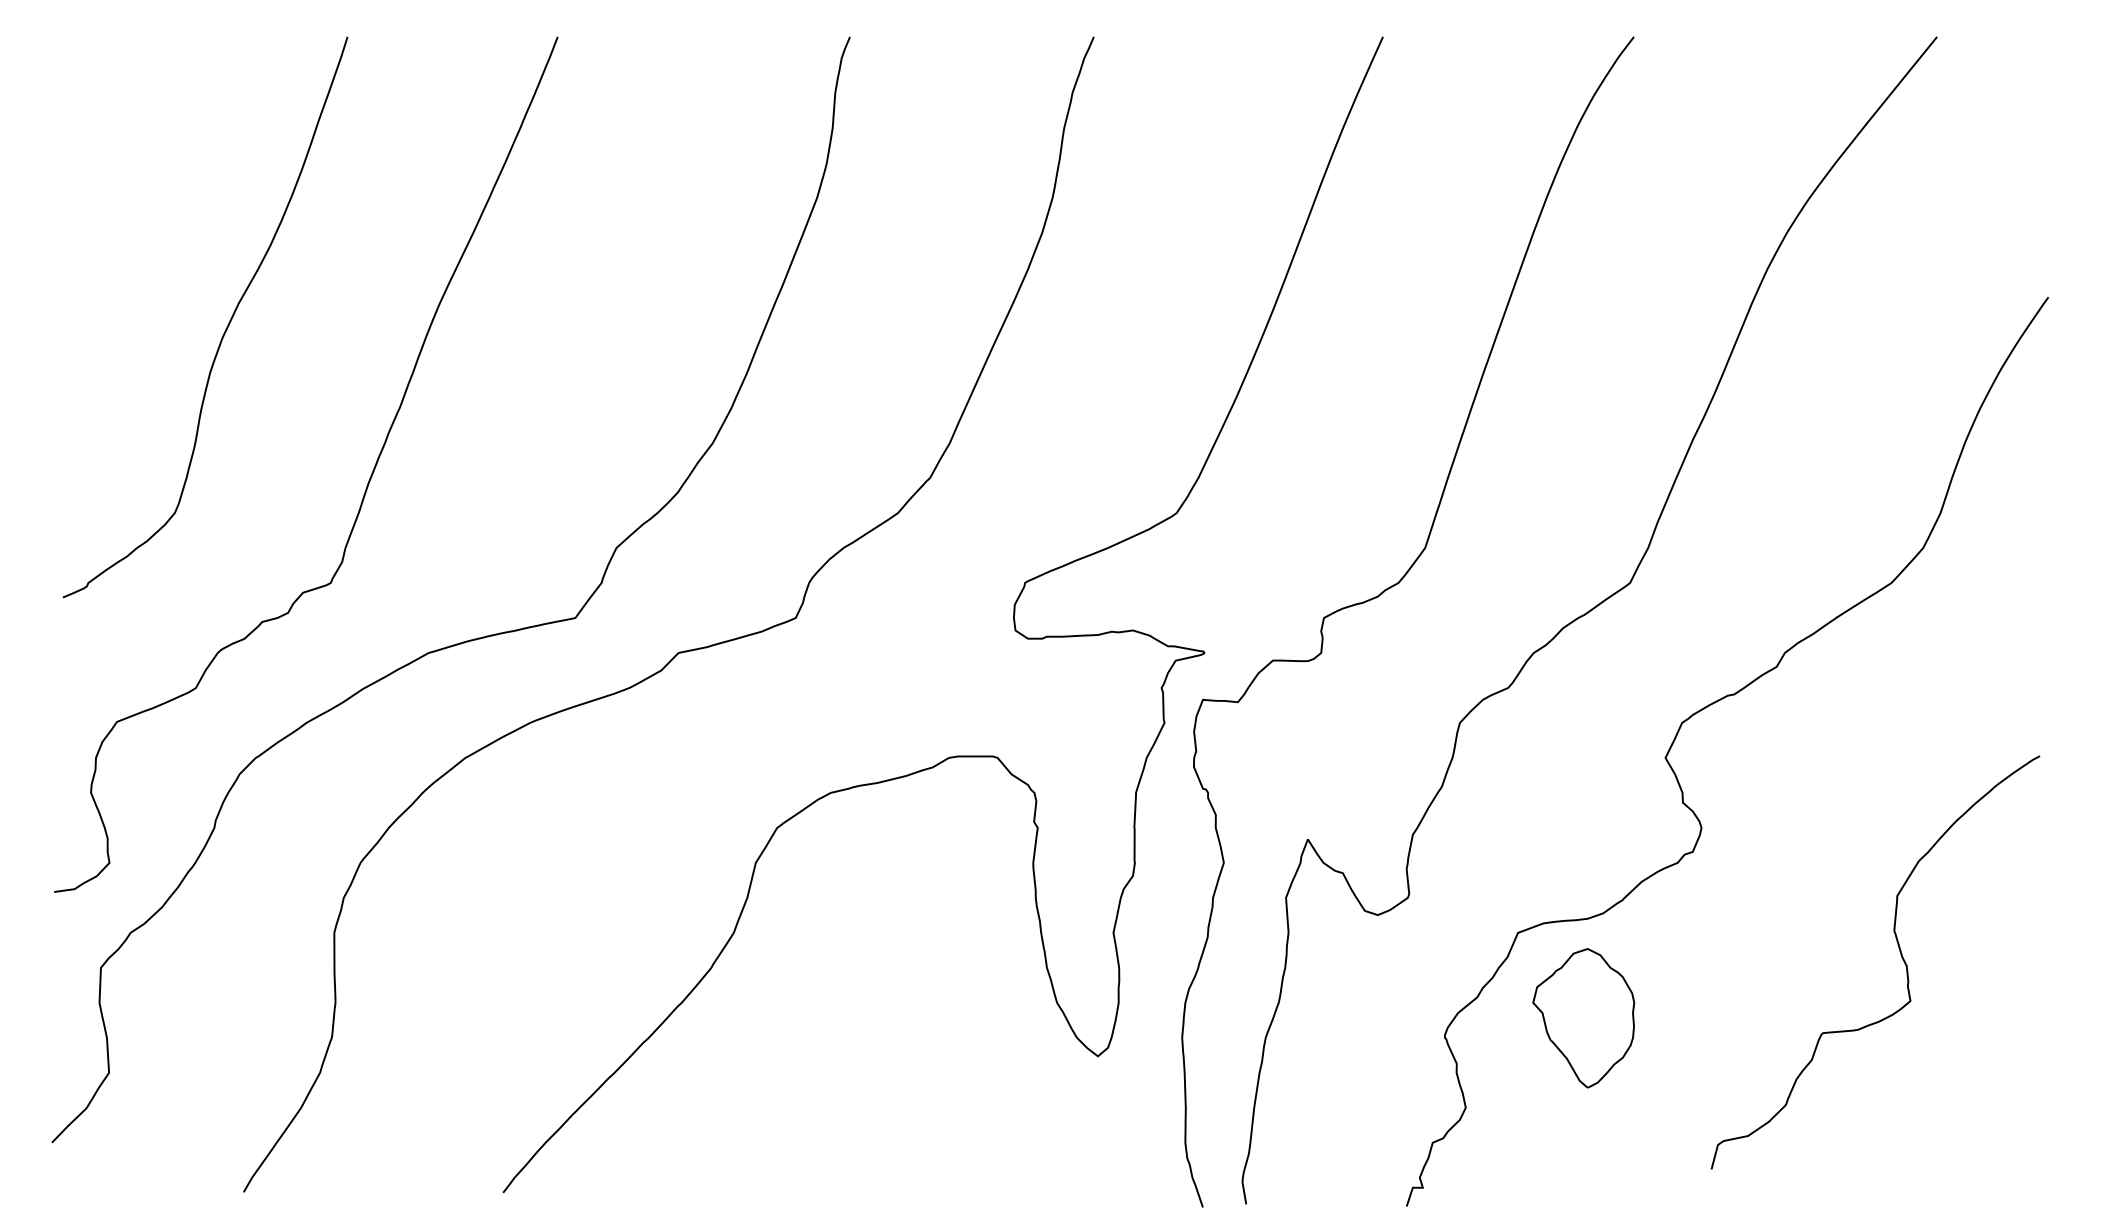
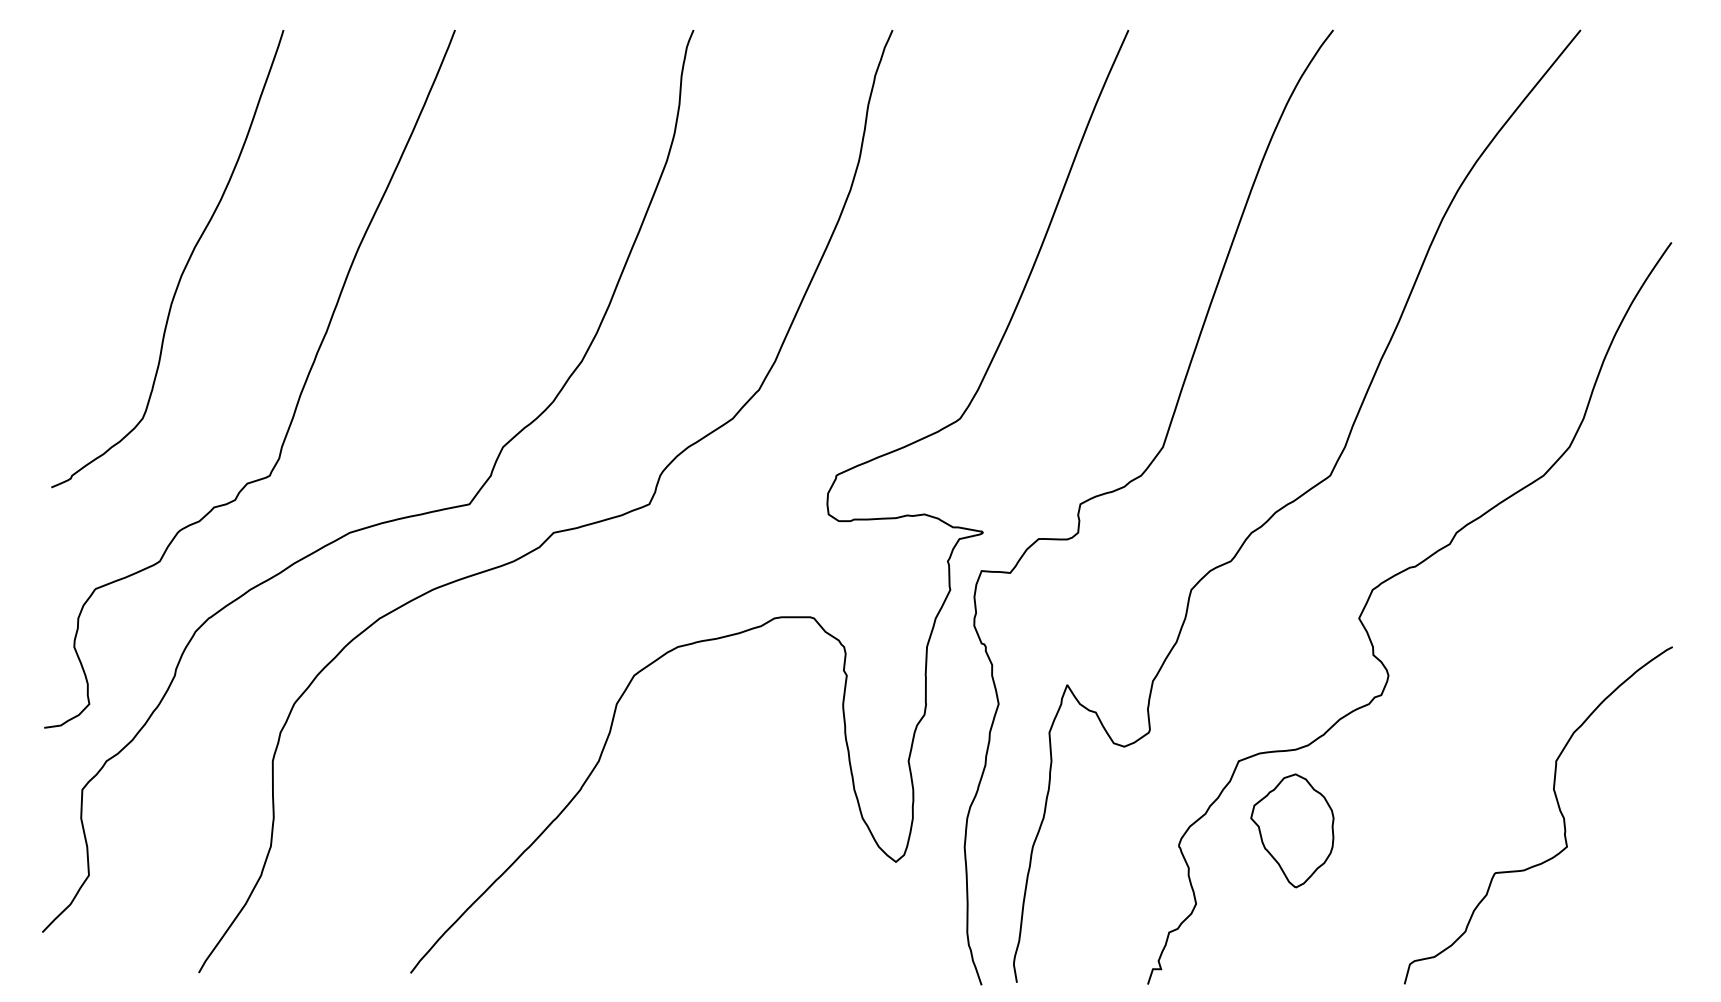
curve: (1900, 954) -> (1558, 808), moved

